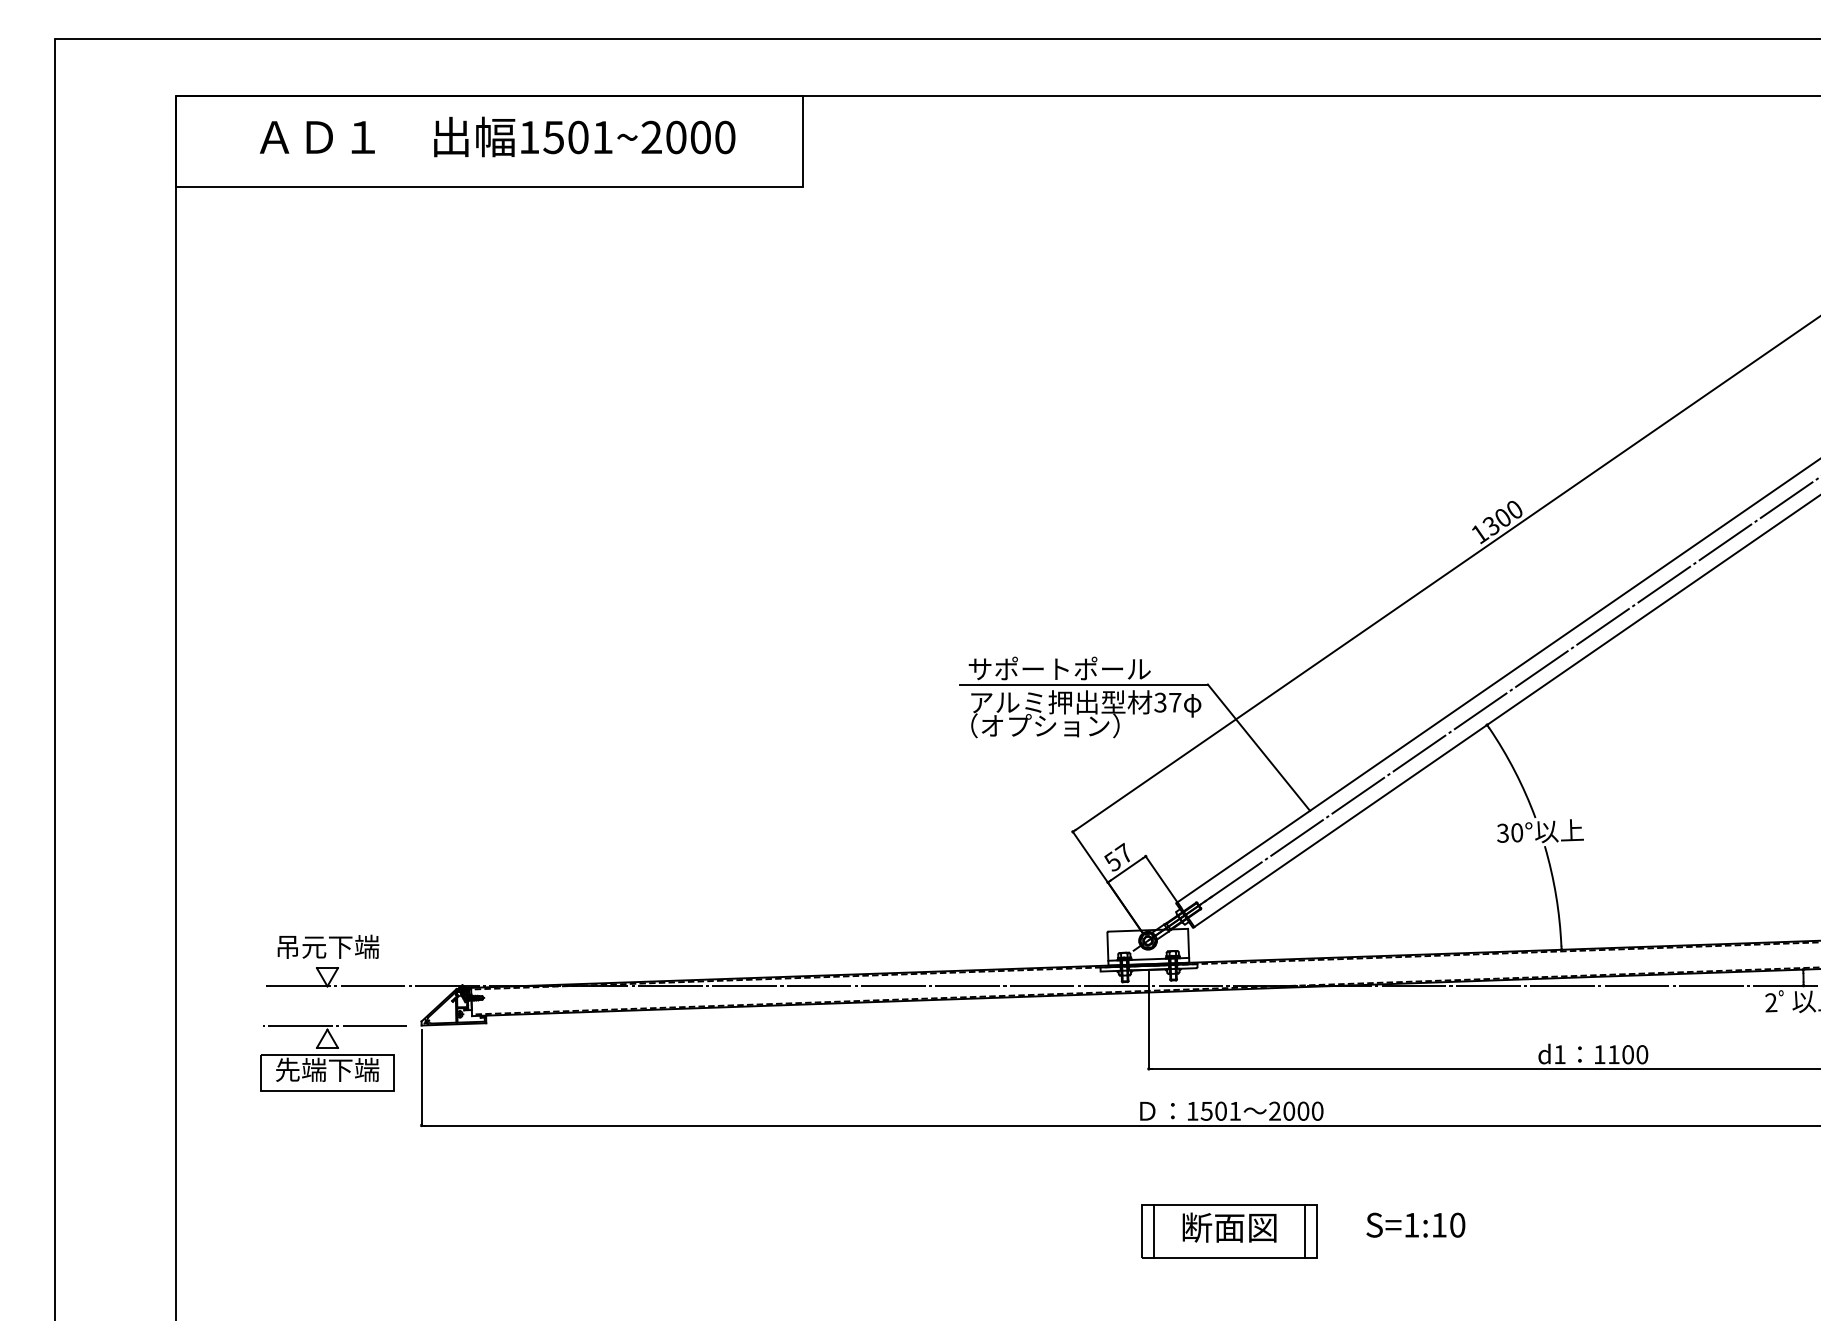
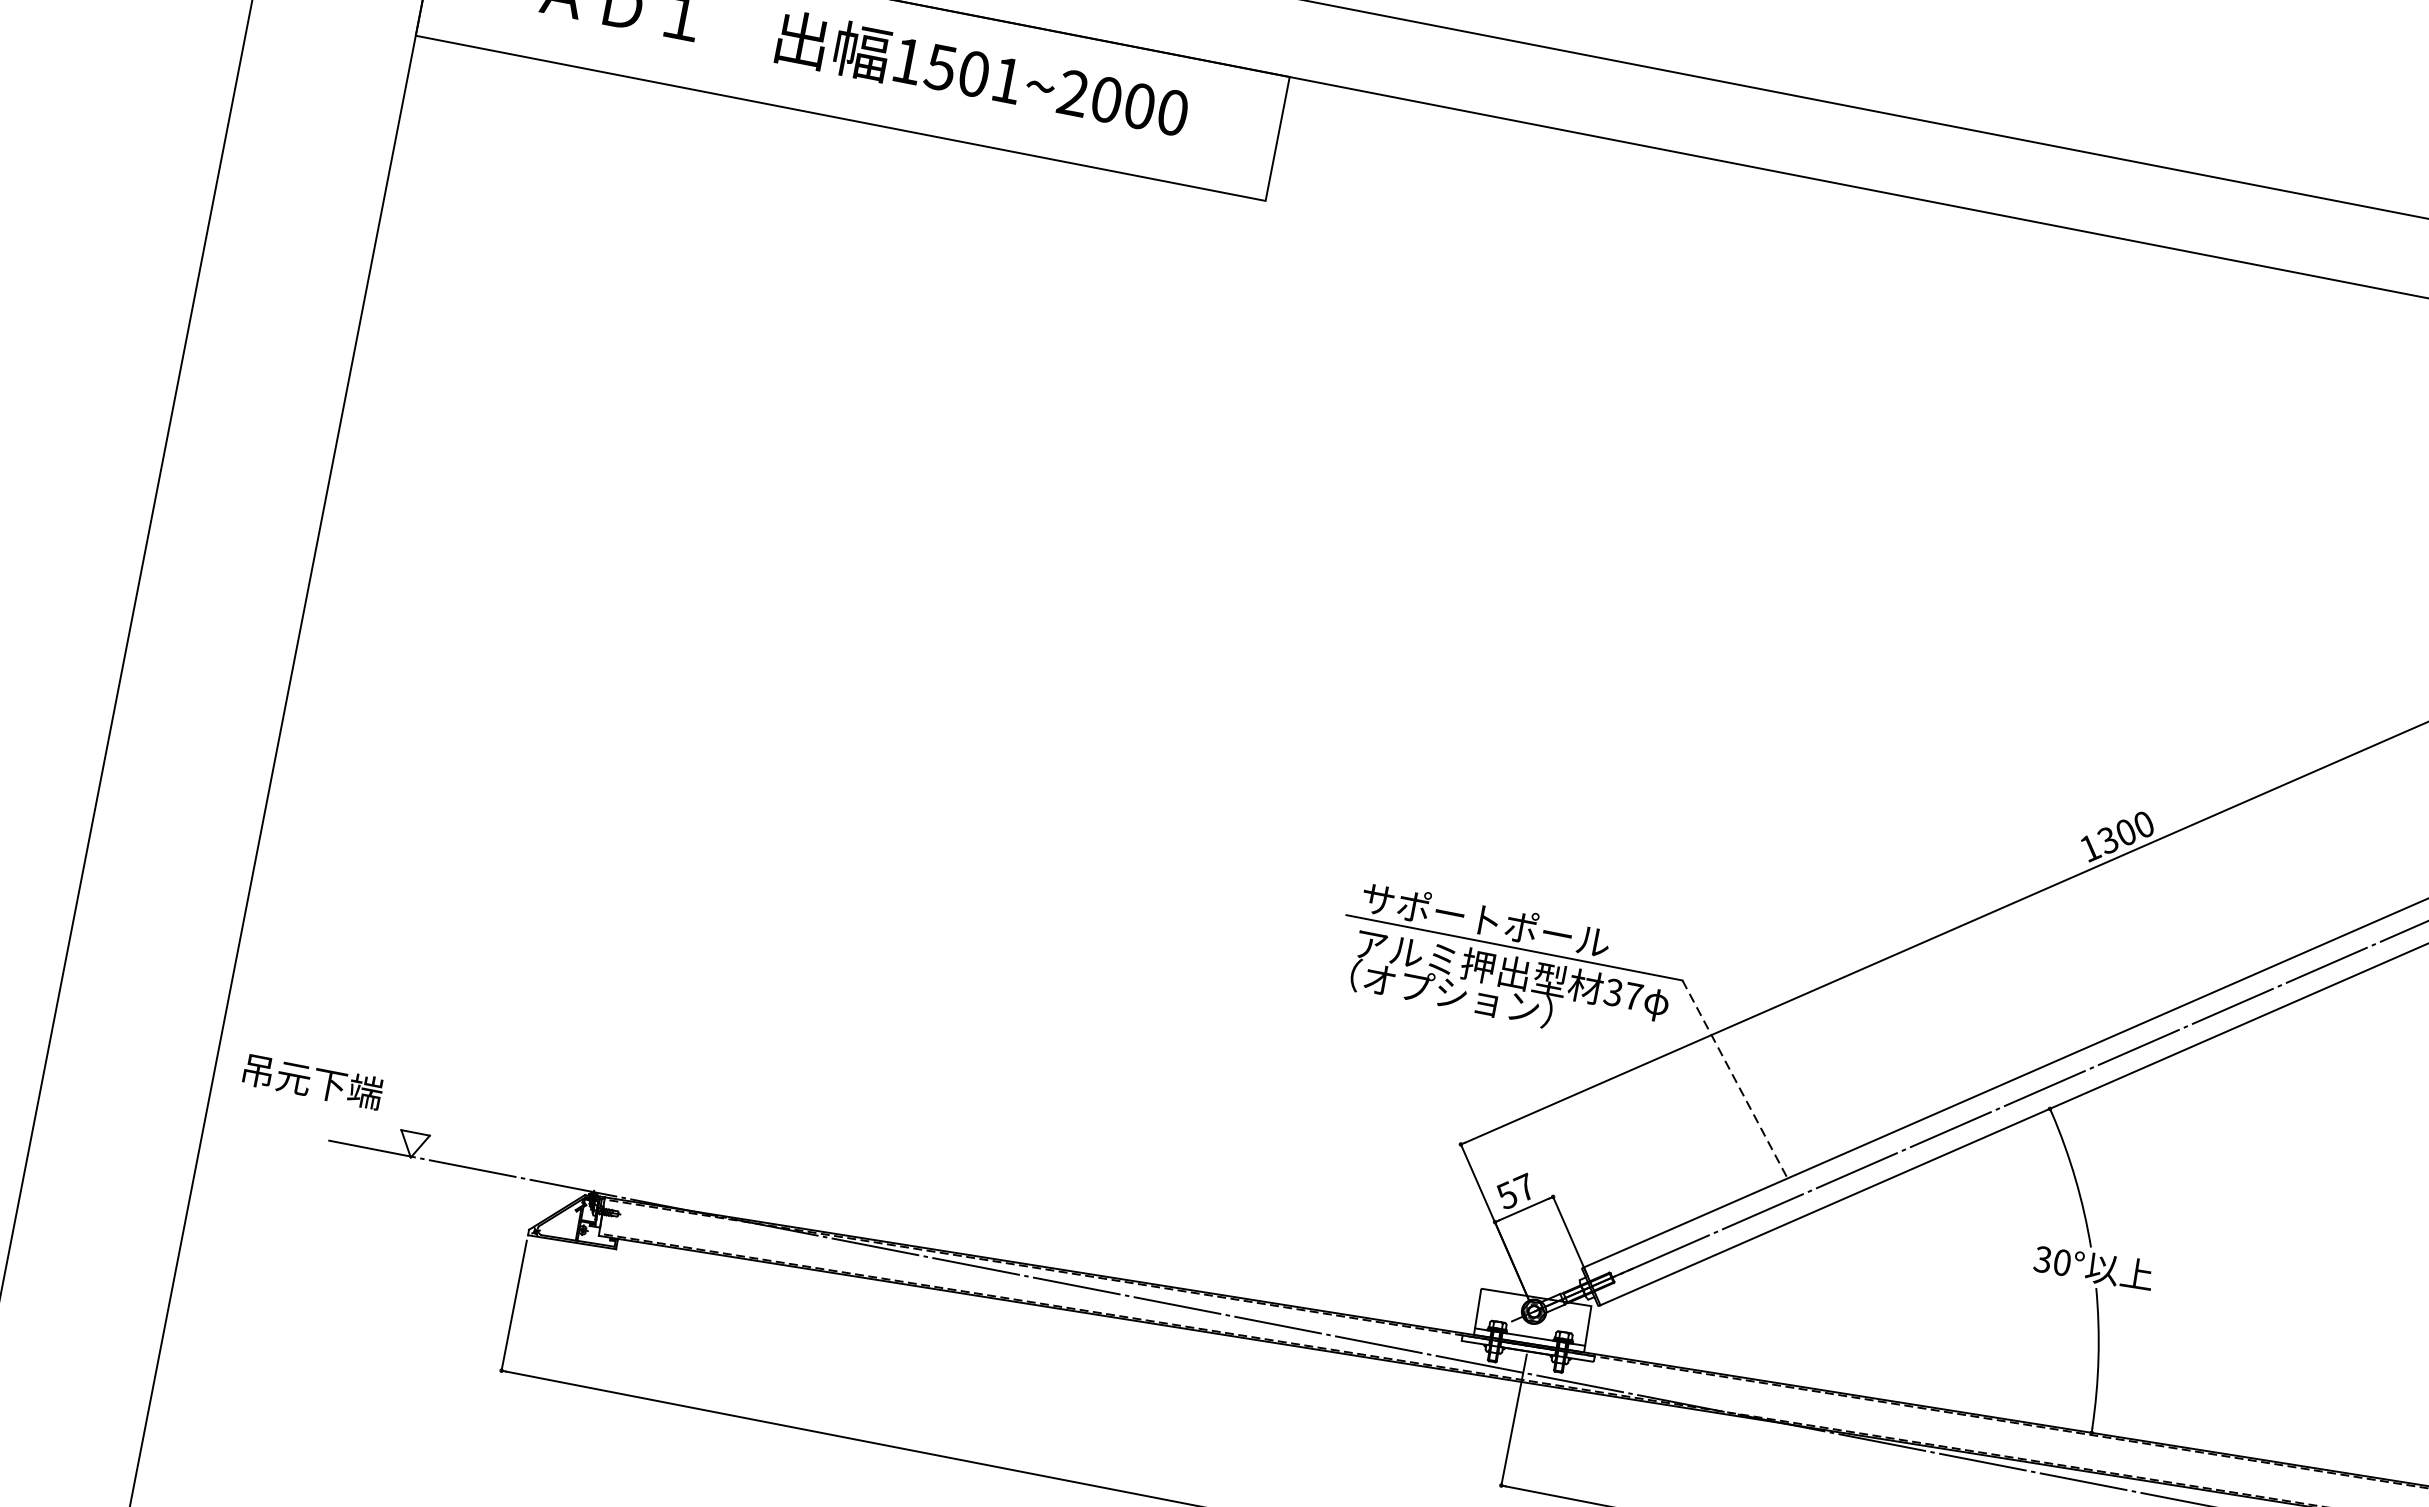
line: (1259, 748) -> (1735, 1080), solid -> dashed
text: (328, 946) -> (313, 1081), moved
part: (333, 1058) -> (400, 1256), removed

